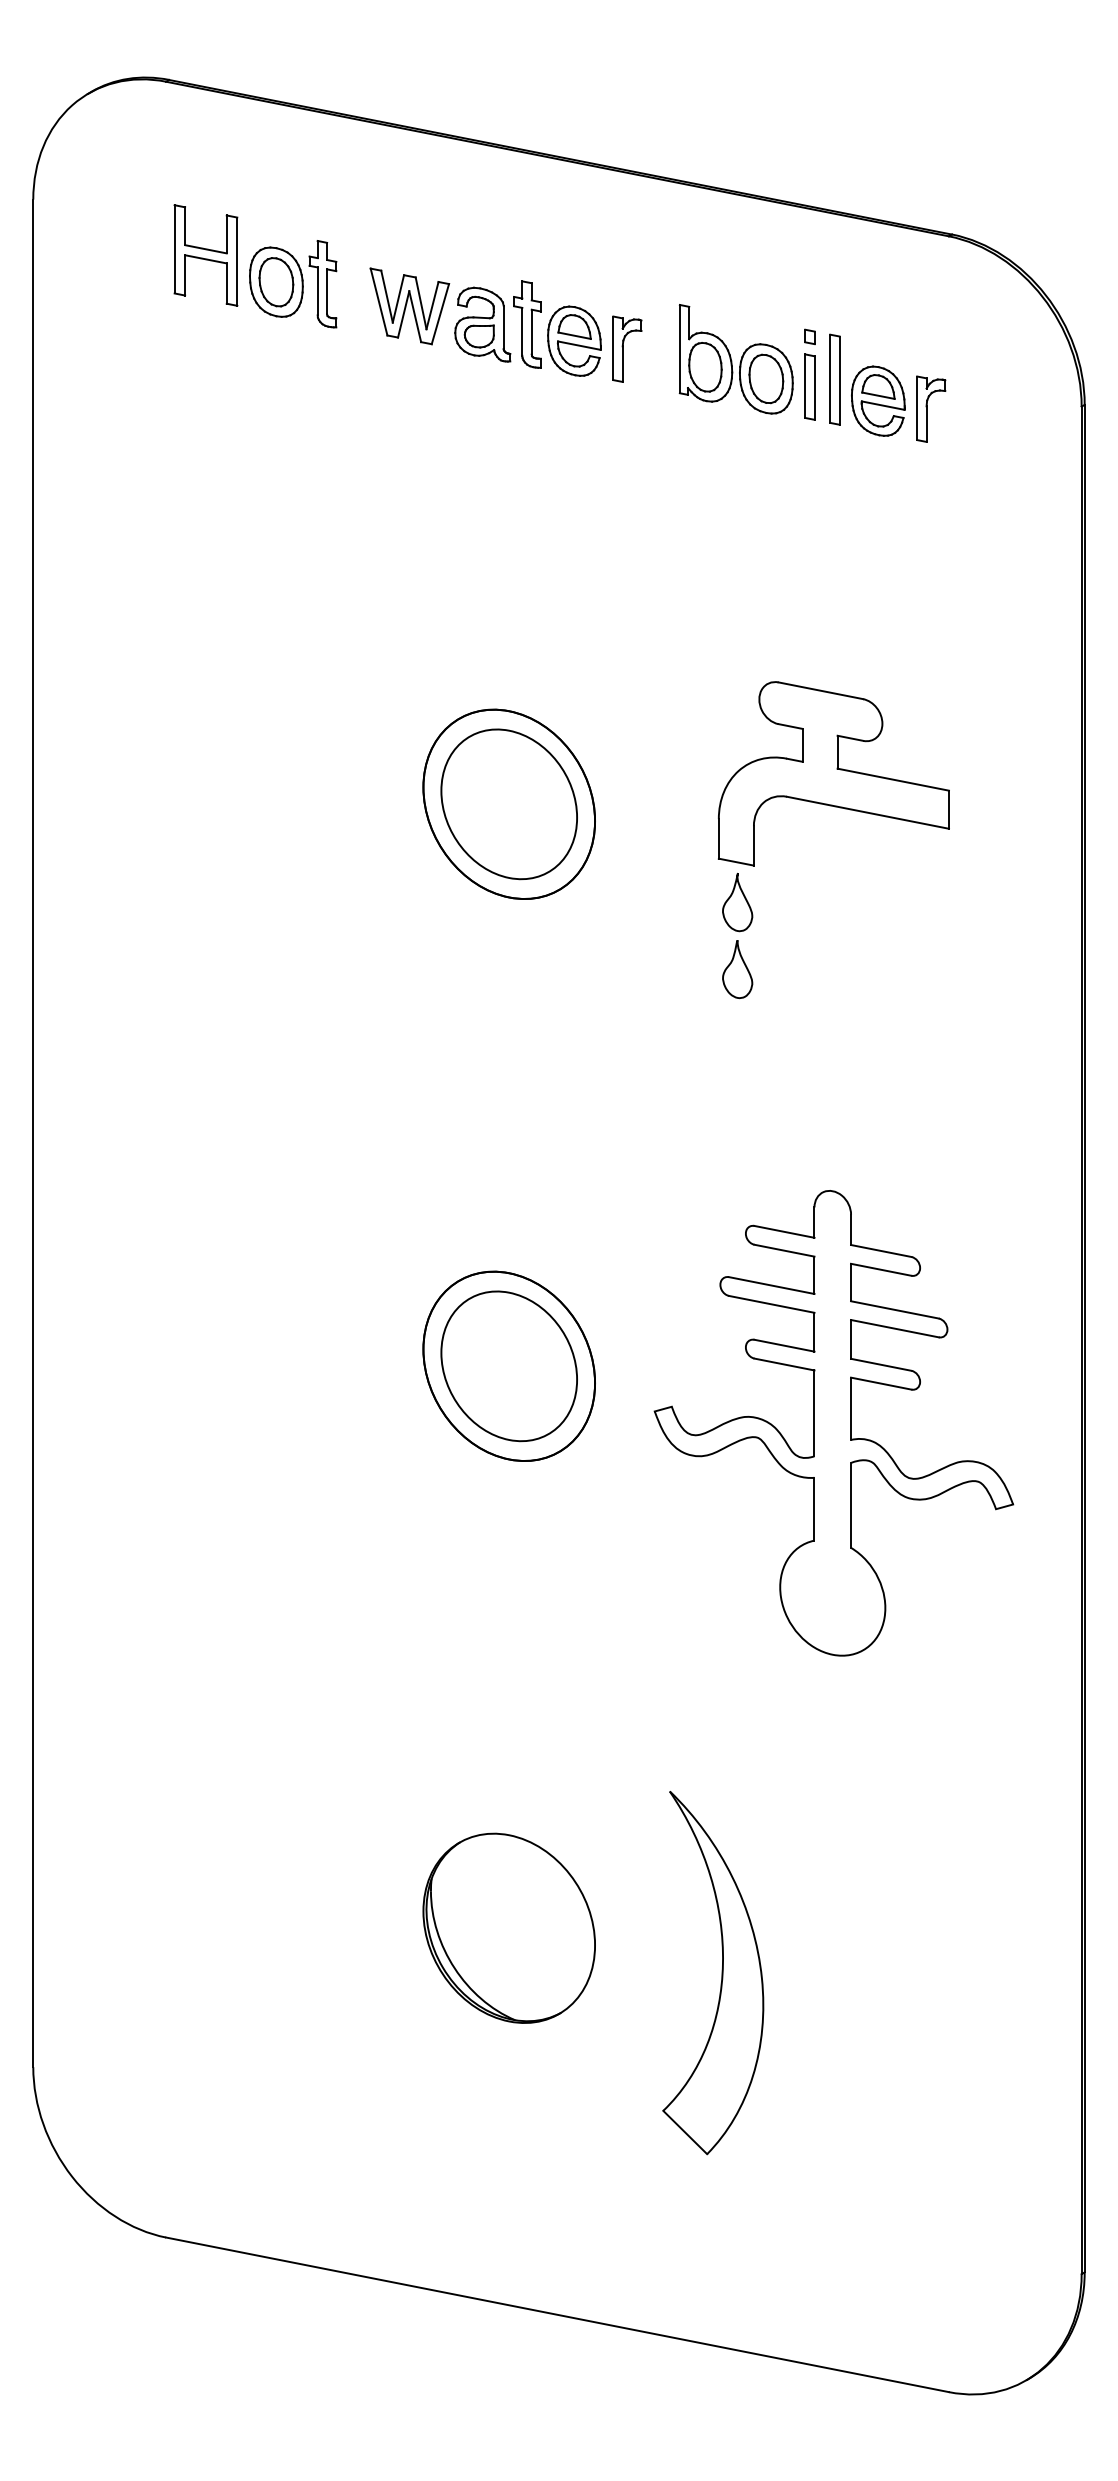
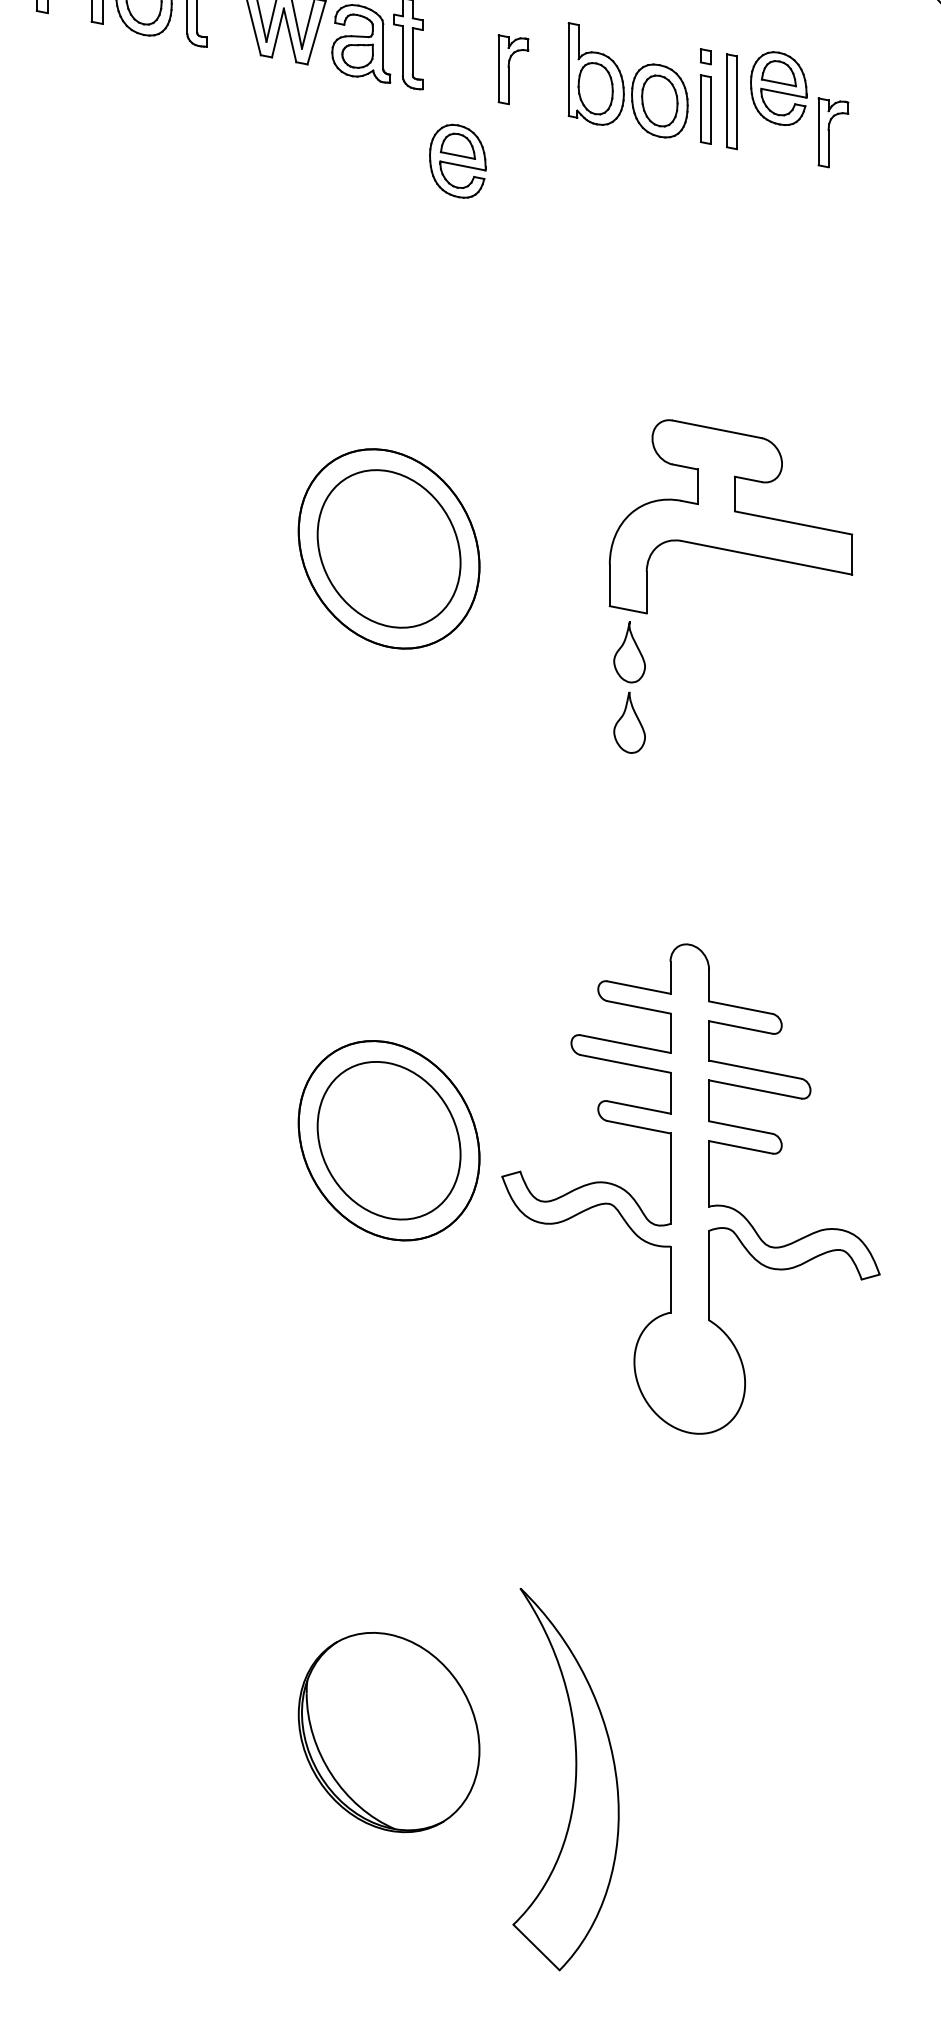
part: (574, 340) -> (457, 160), moved
part: (878, 400) -> (778, 87), moved
part: (833, 1423) -> (690, 1189), moved
part: (721, 1973) -> (574, 1780), moved

